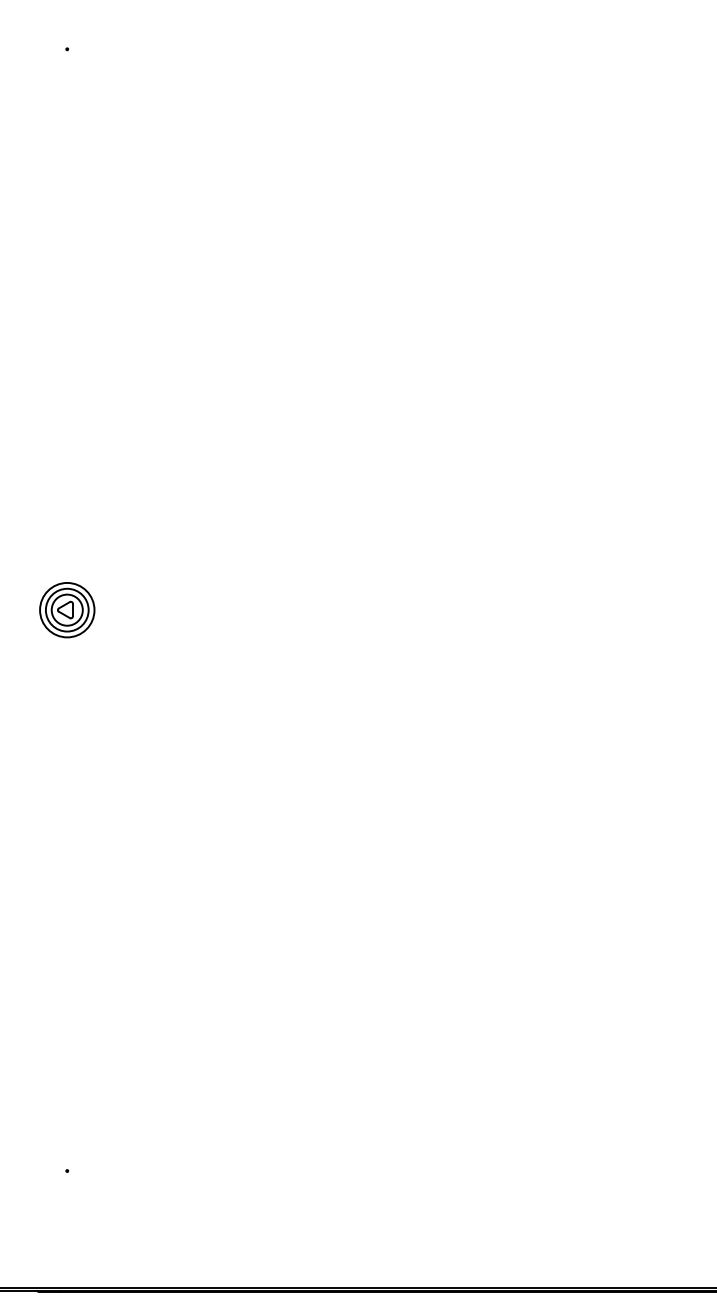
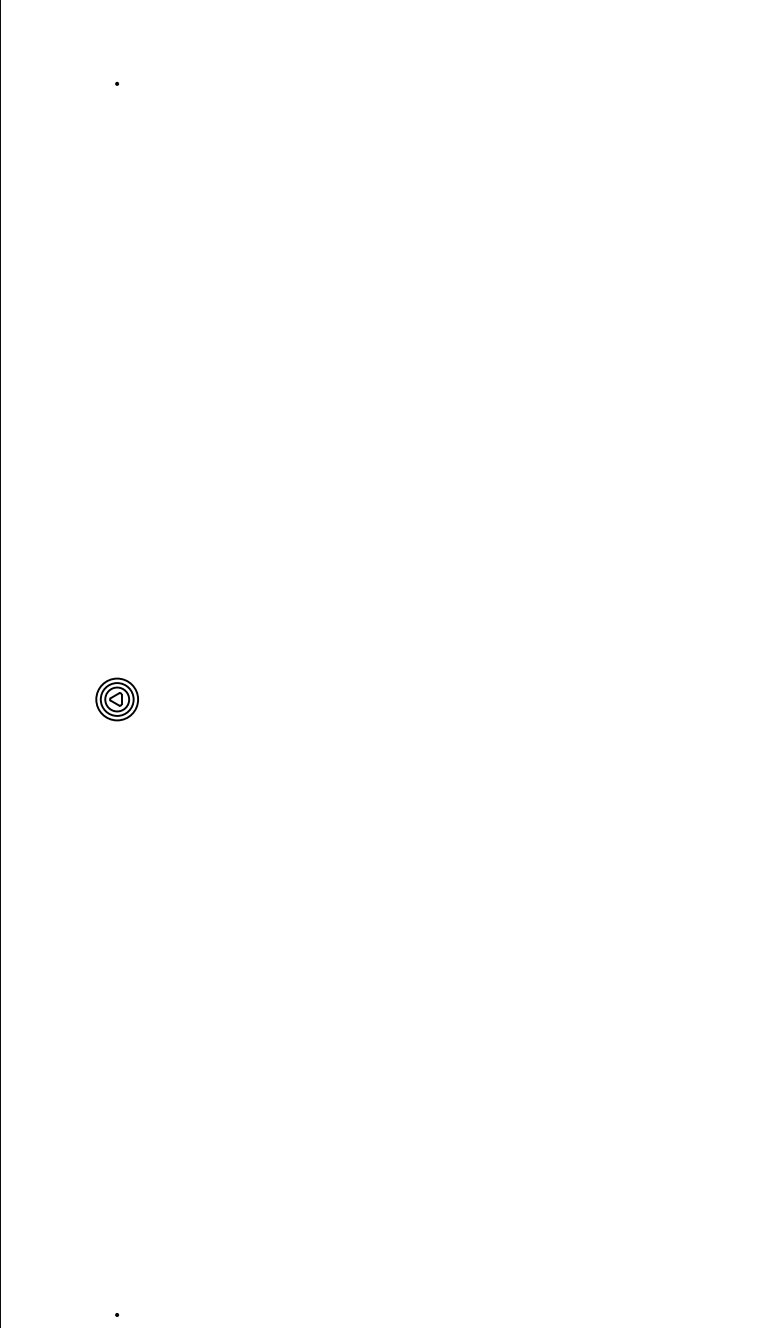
part: (67, 610) -> (117, 699), size x0.7

